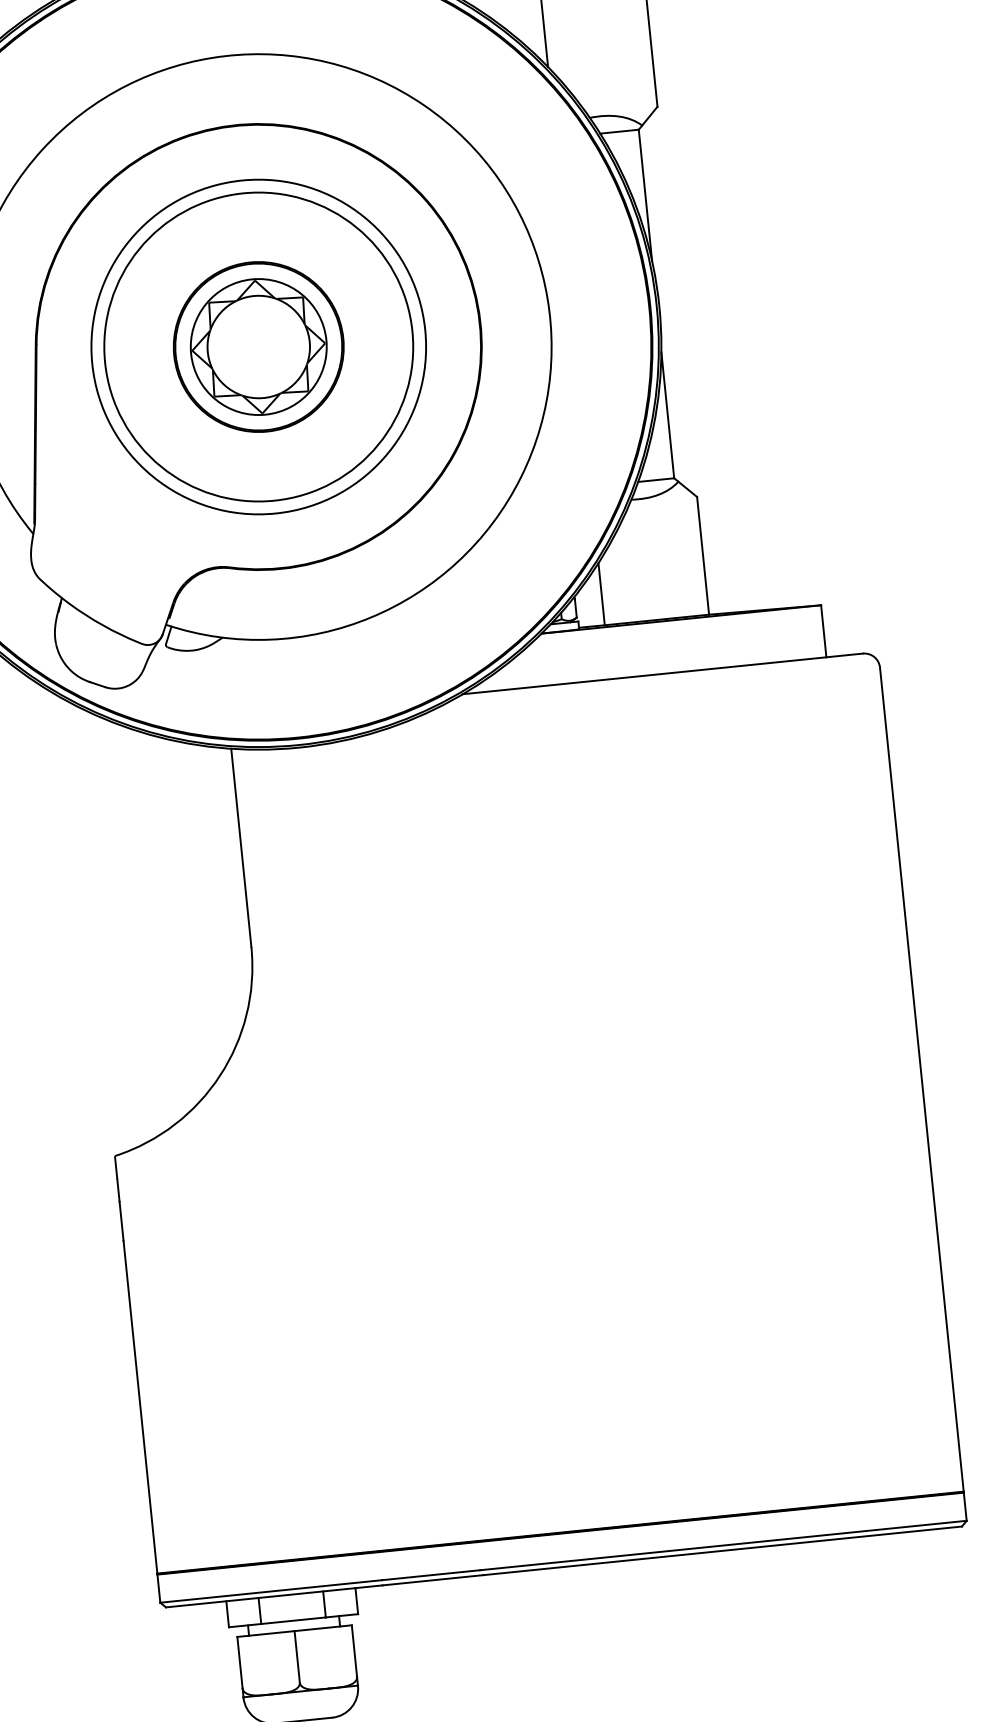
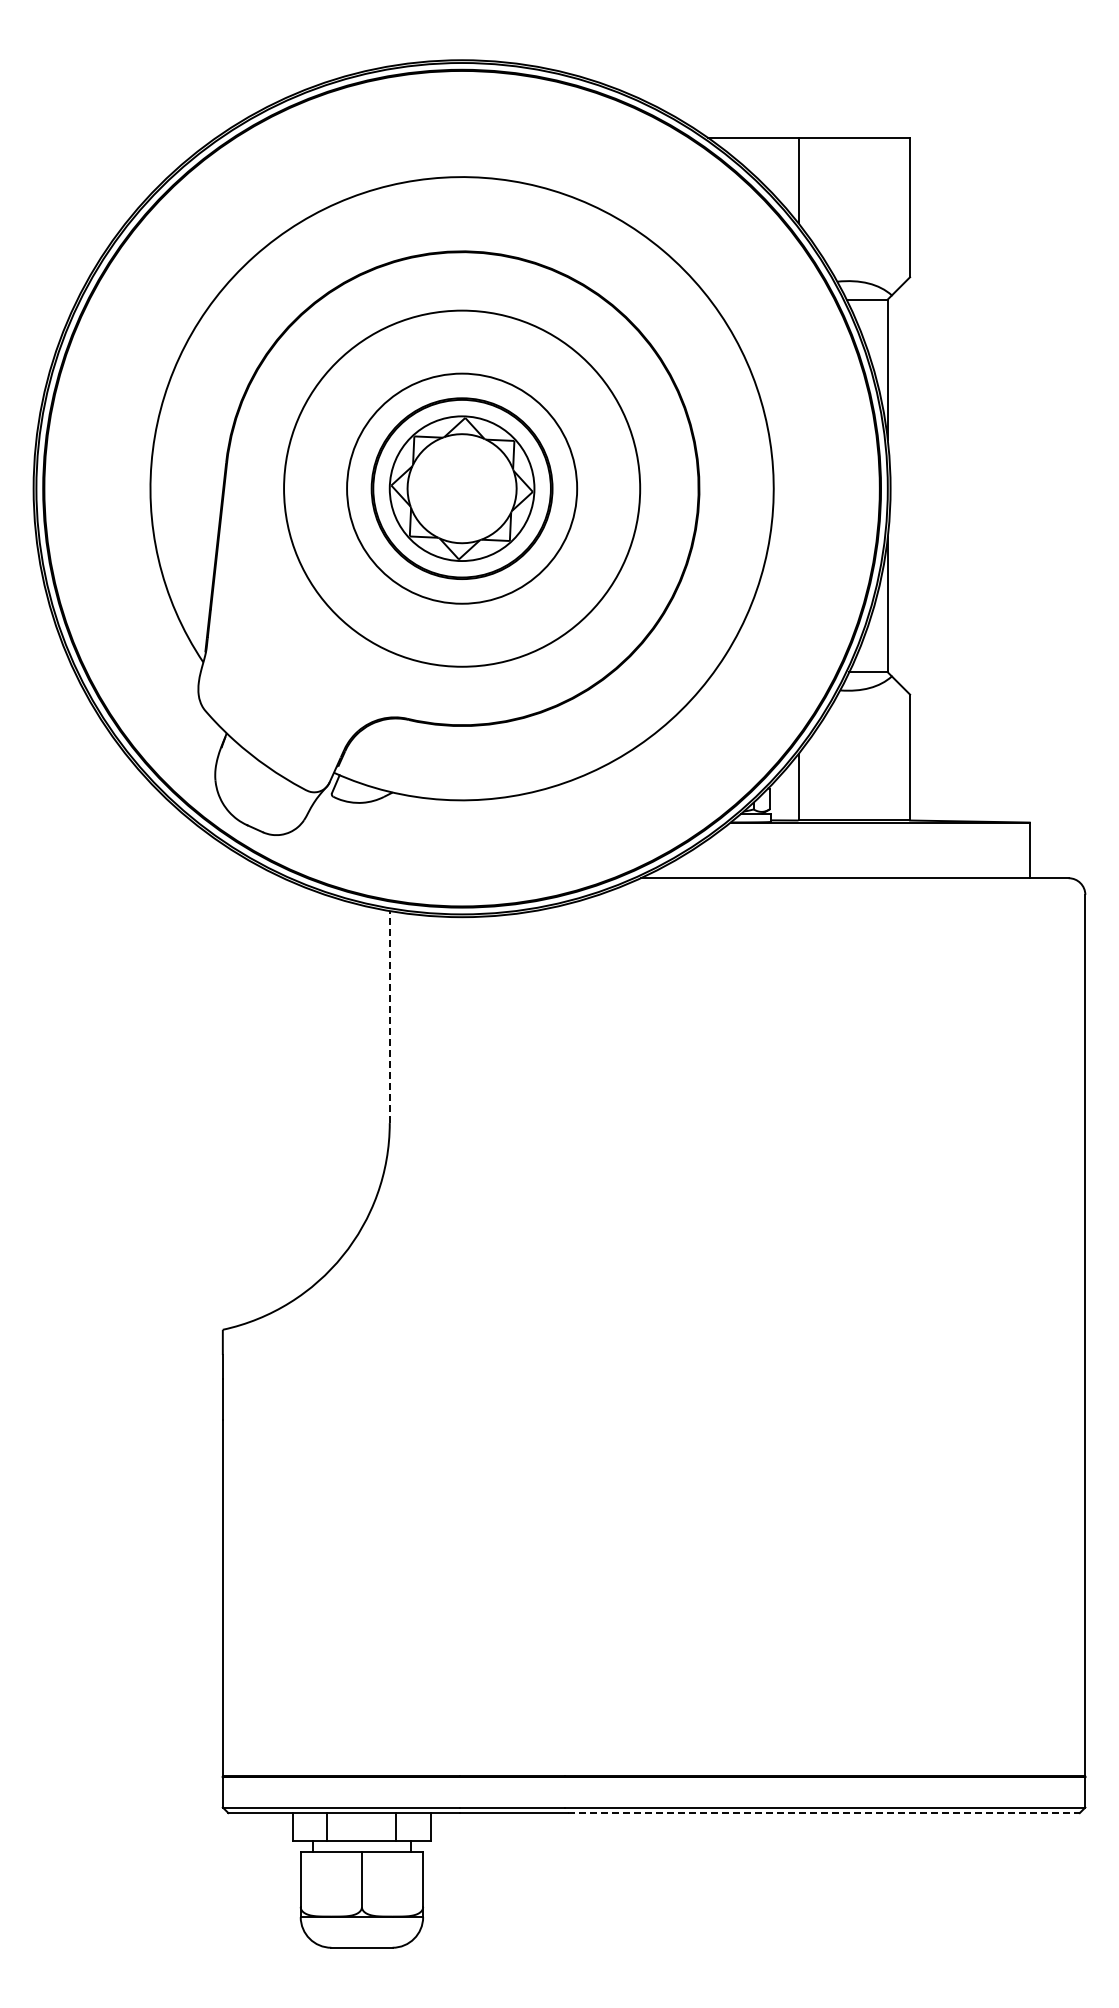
circle: (258, 346) -> (461, 488), size x0.7
line: (241, 847) -> (389, 1016), solid -> dashed
line: (723, 1551) -> (824, 1813), solid -> dashed

